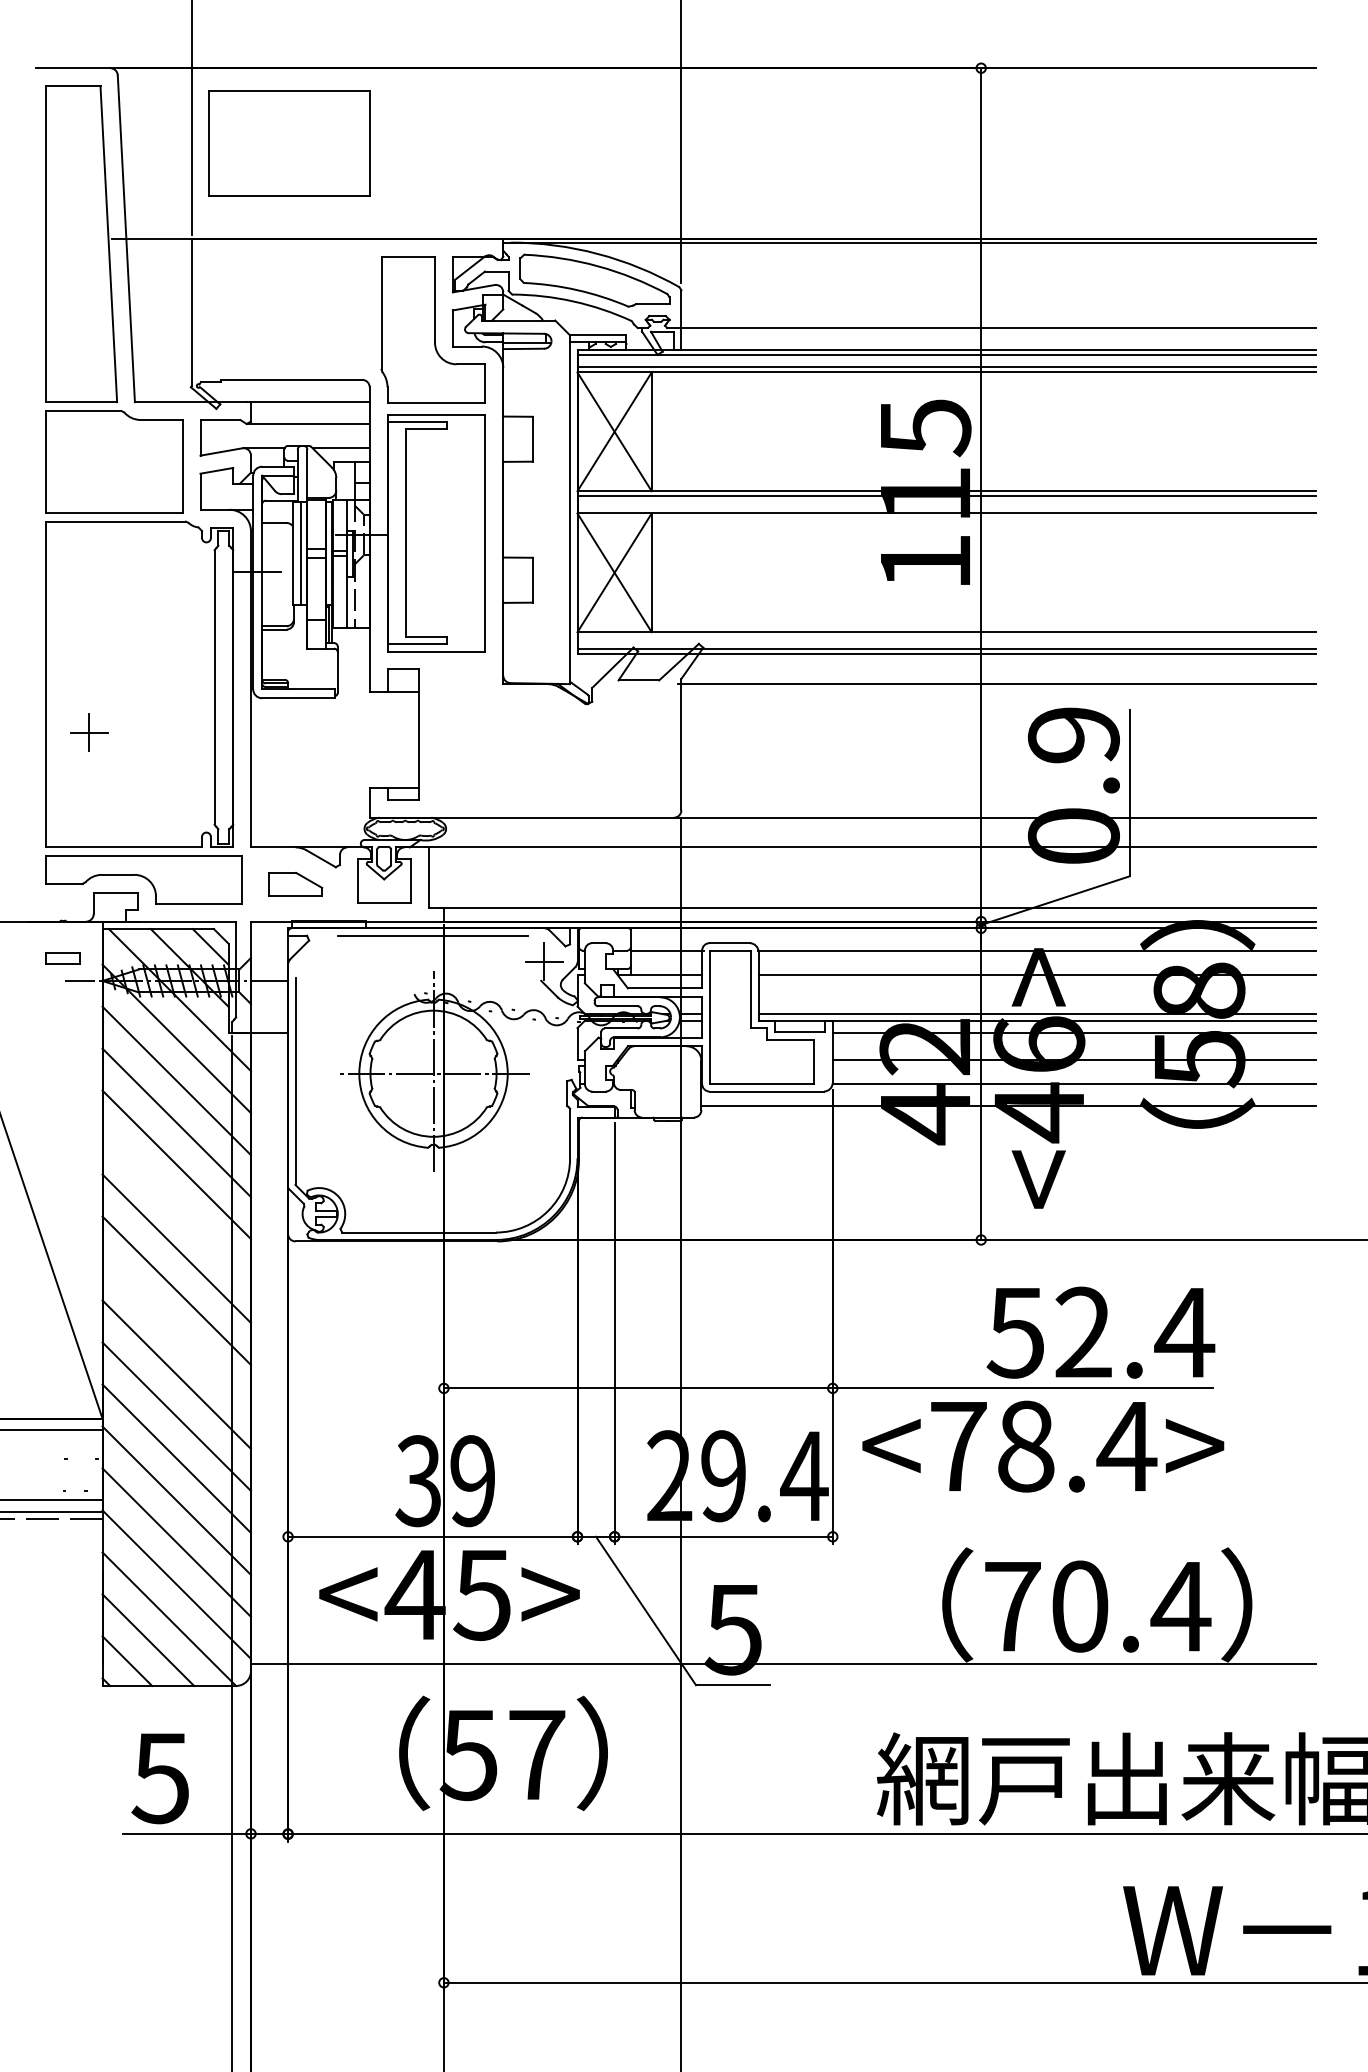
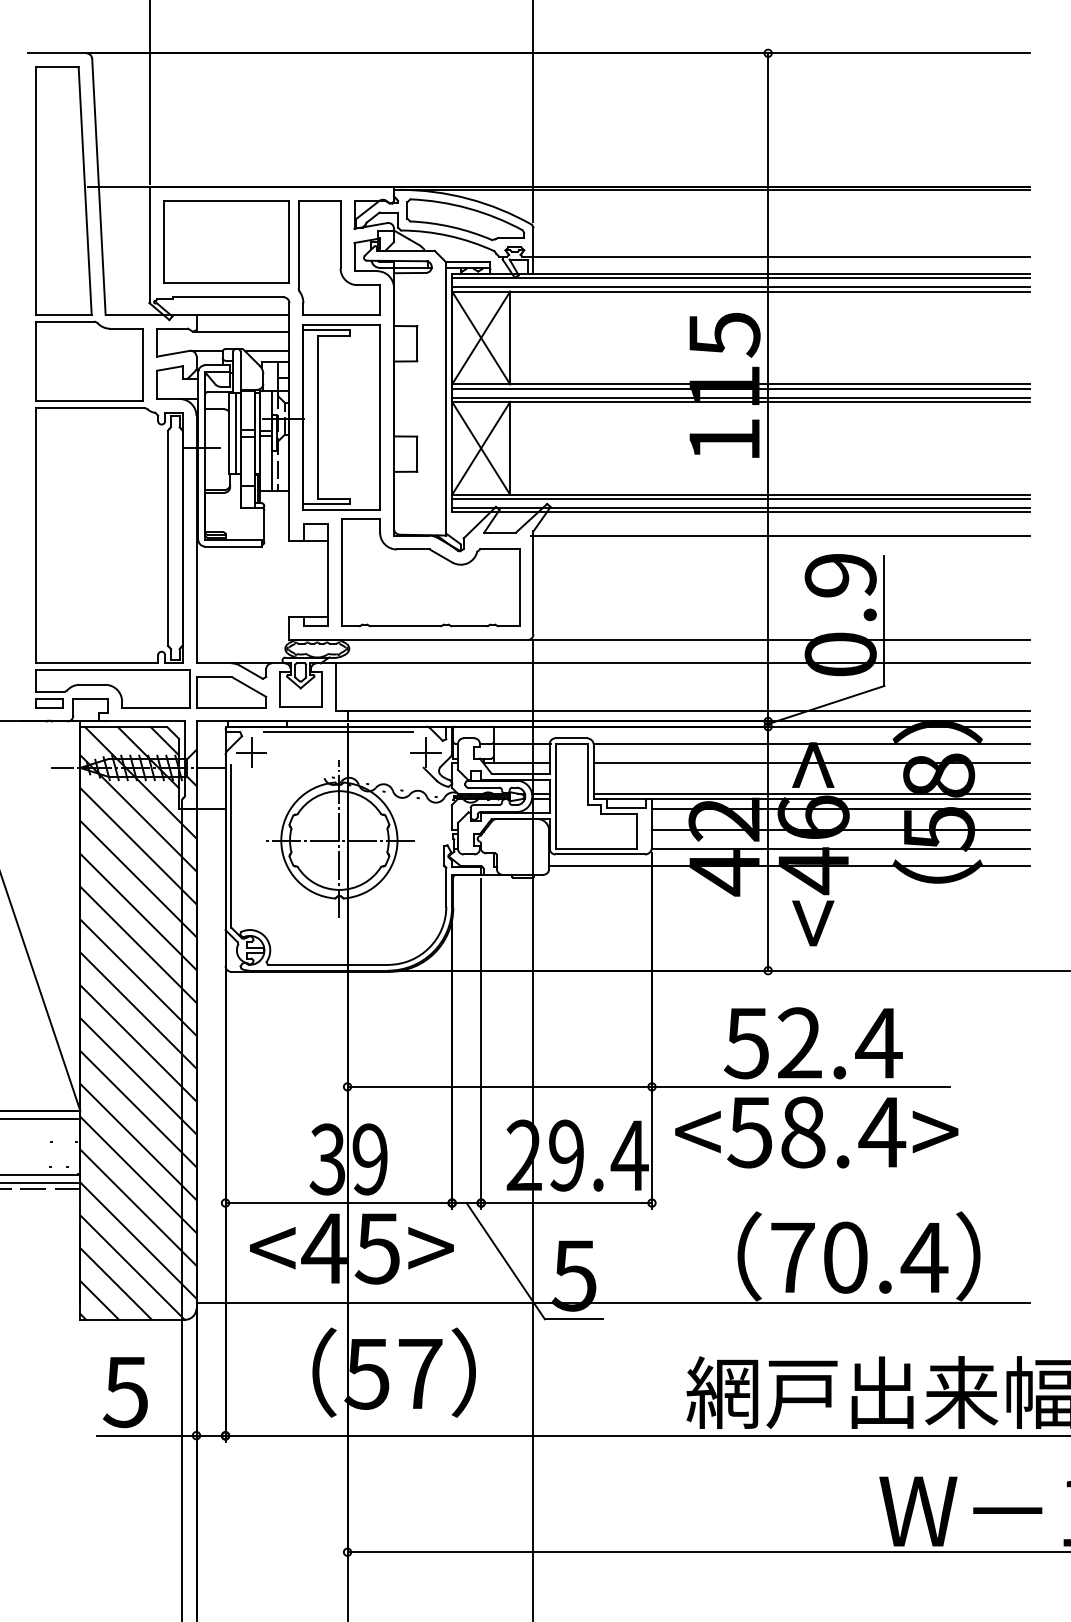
part: (289, 143) -> (226, 242), moved
line: (946, 508) -> (741, 398), added
line: (946, 637) -> (741, 499), added
part: (550, 731) -> (430, 572), added
part: (89, 732) -> (251, 752), moved
part: (295, 884) -> (231, 692), size x1.67
part: (62, 958) -> (48, 703), moved
line: (176, 1206) -> (138, 944), added
line: (176, 1332) -> (138, 1043), added
text: (1100, 1332) -> (813, 1043), moved
text: (957, 1447) -> (749, 1133), <78.4> -> <58.4>

